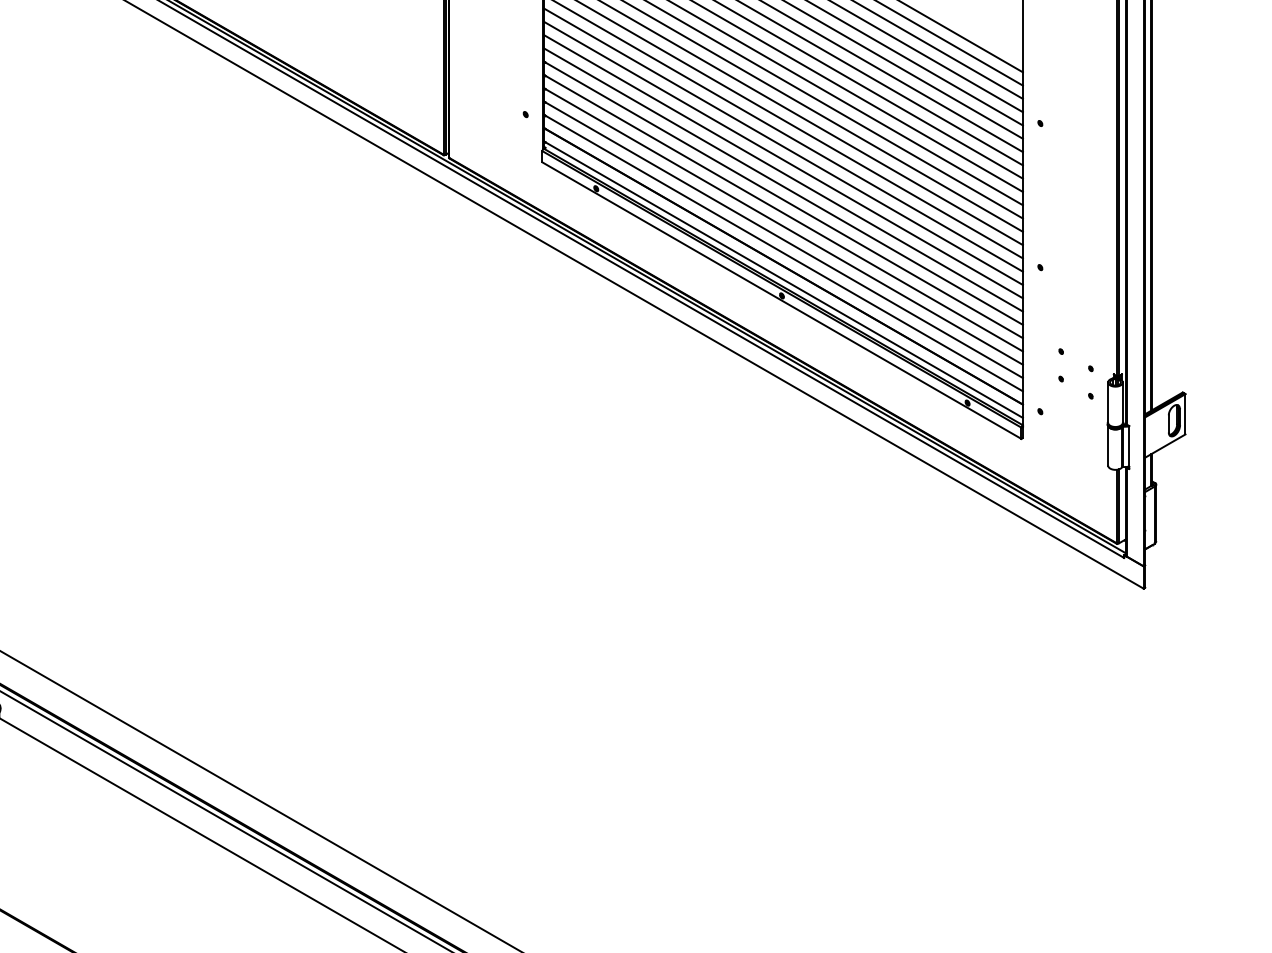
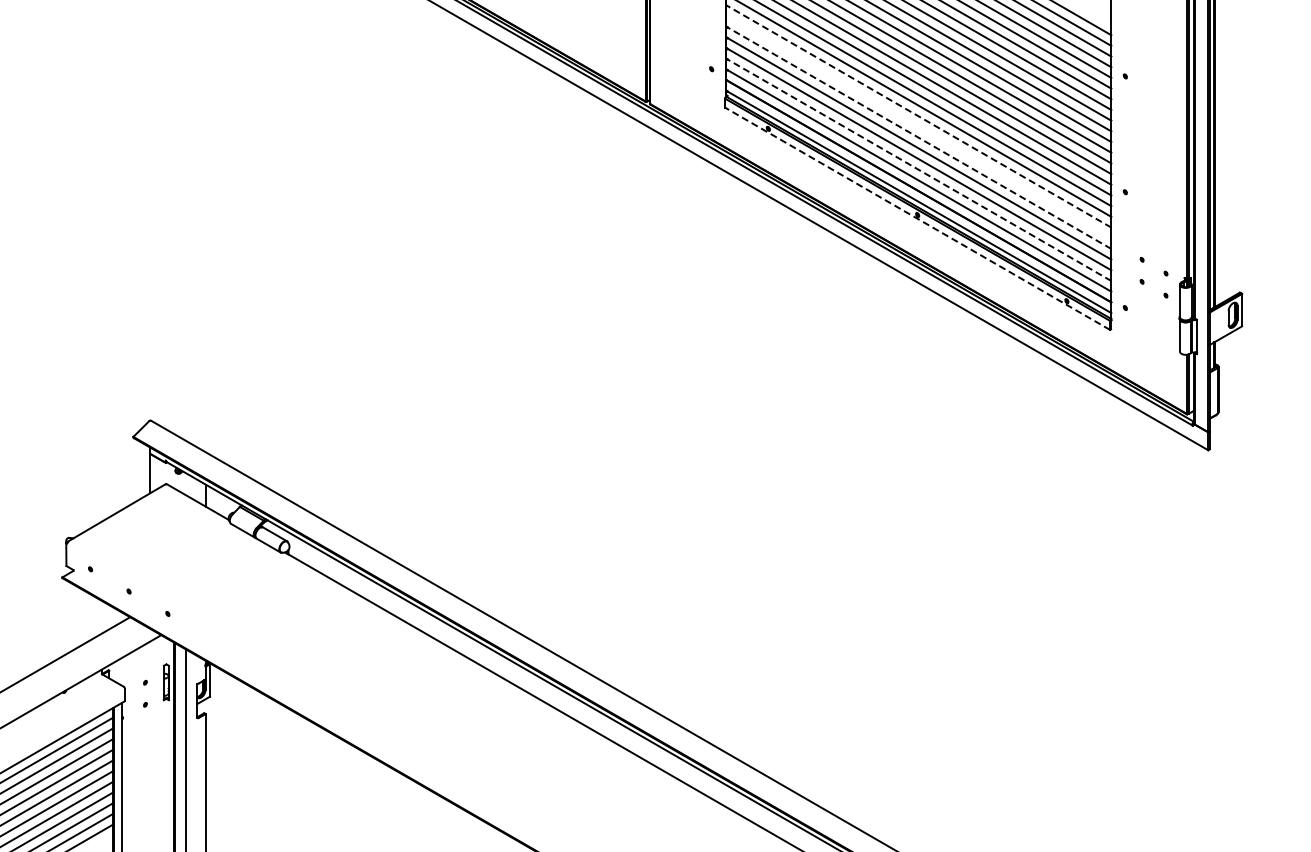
line: (783, 173) -> (918, 116), solid -> dashed
line: (783, 187) -> (918, 127), removed
line: (783, 199) -> (918, 137), solid -> dashed
line: (783, 239) -> (918, 169), solid -> dashed
line: (781, 300) -> (917, 218), solid -> dashed

